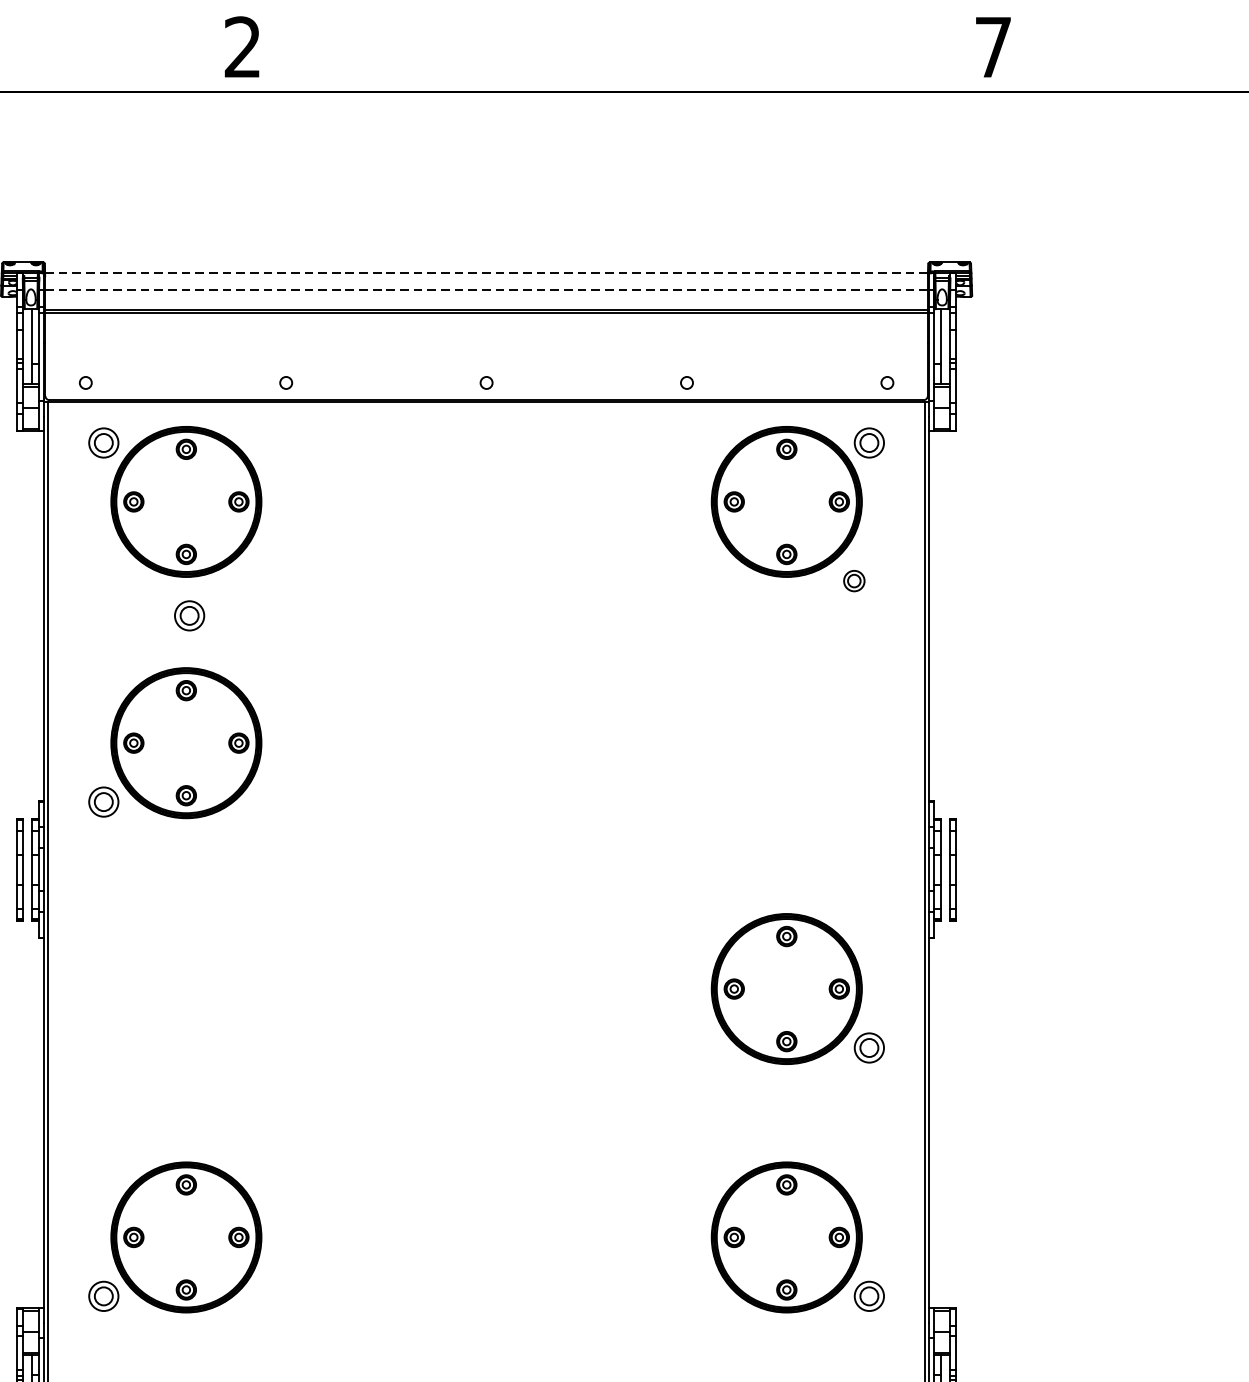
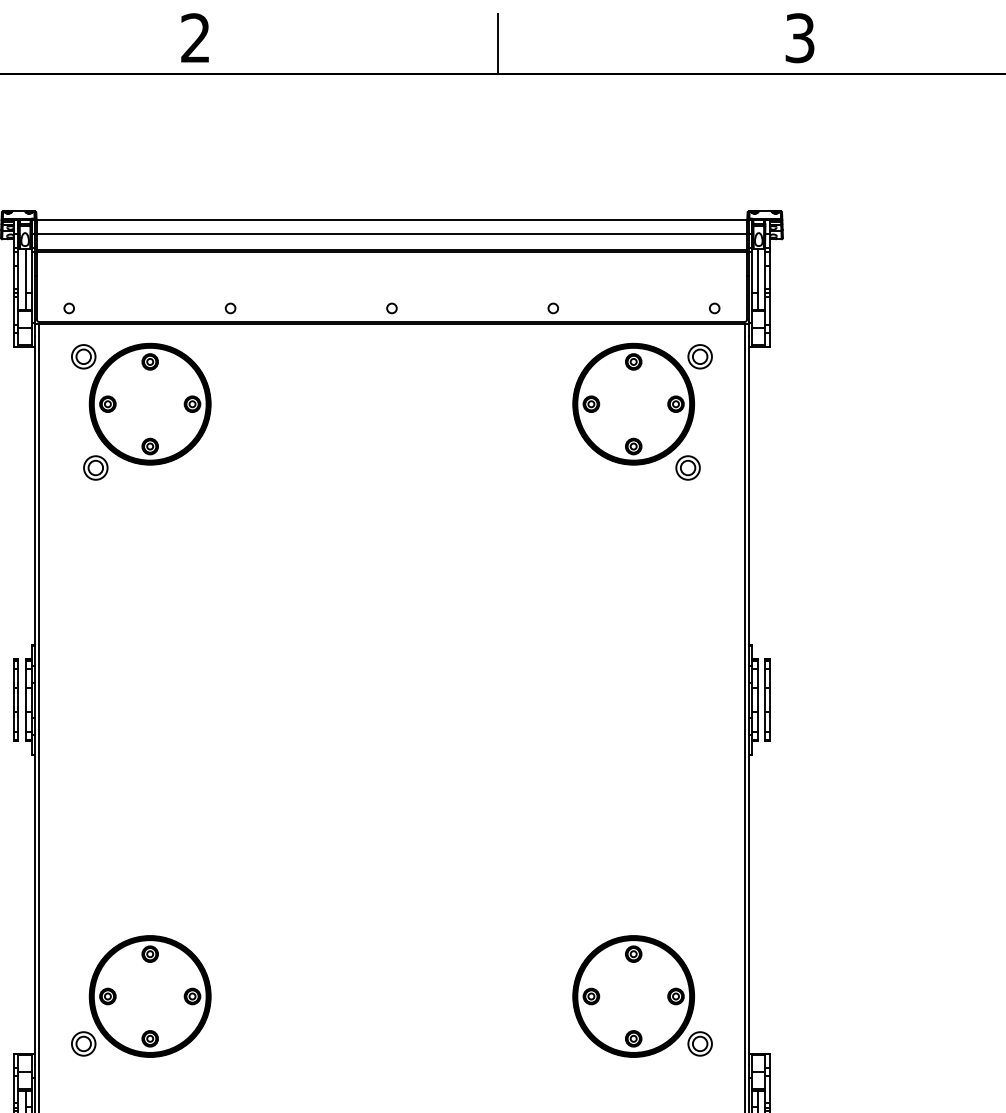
text: (992, 47) -> (799, 38), 7 -> 3
line: (617, 55) -> (497, 44), added
line: (486, 273) -> (391, 220), dashed -> solid
line: (486, 289) -> (391, 233), dashed -> solid
part: (853, 580) -> (687, 467), size x1.43
part: (189, 615) -> (95, 467), moved
part: (175, 743) -> (141, 598), removed
part: (797, 989) -> (642, 796), removed

